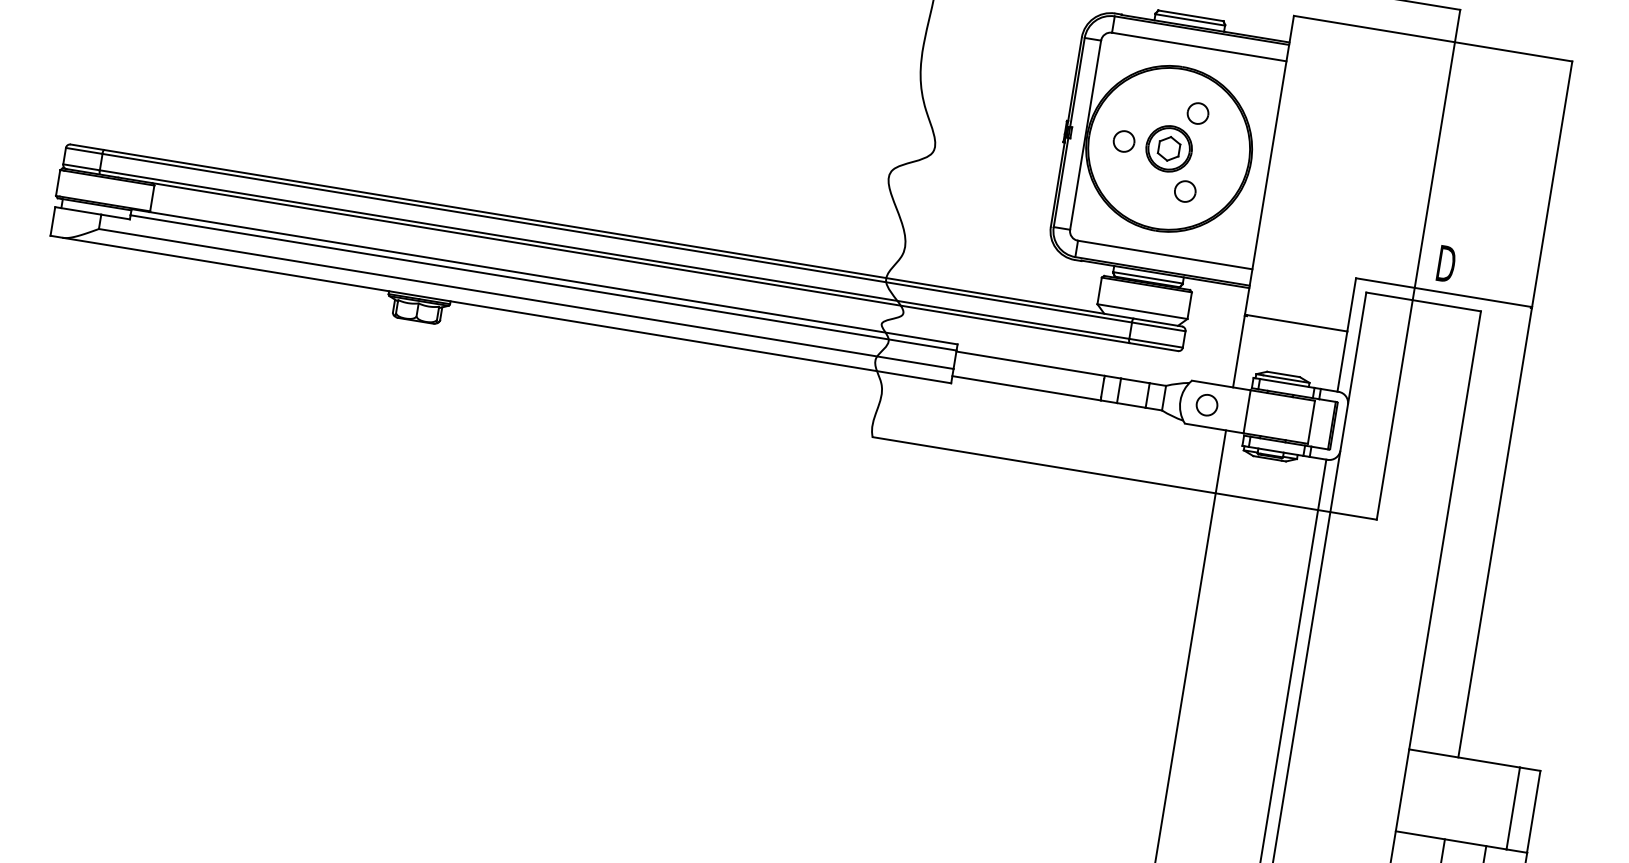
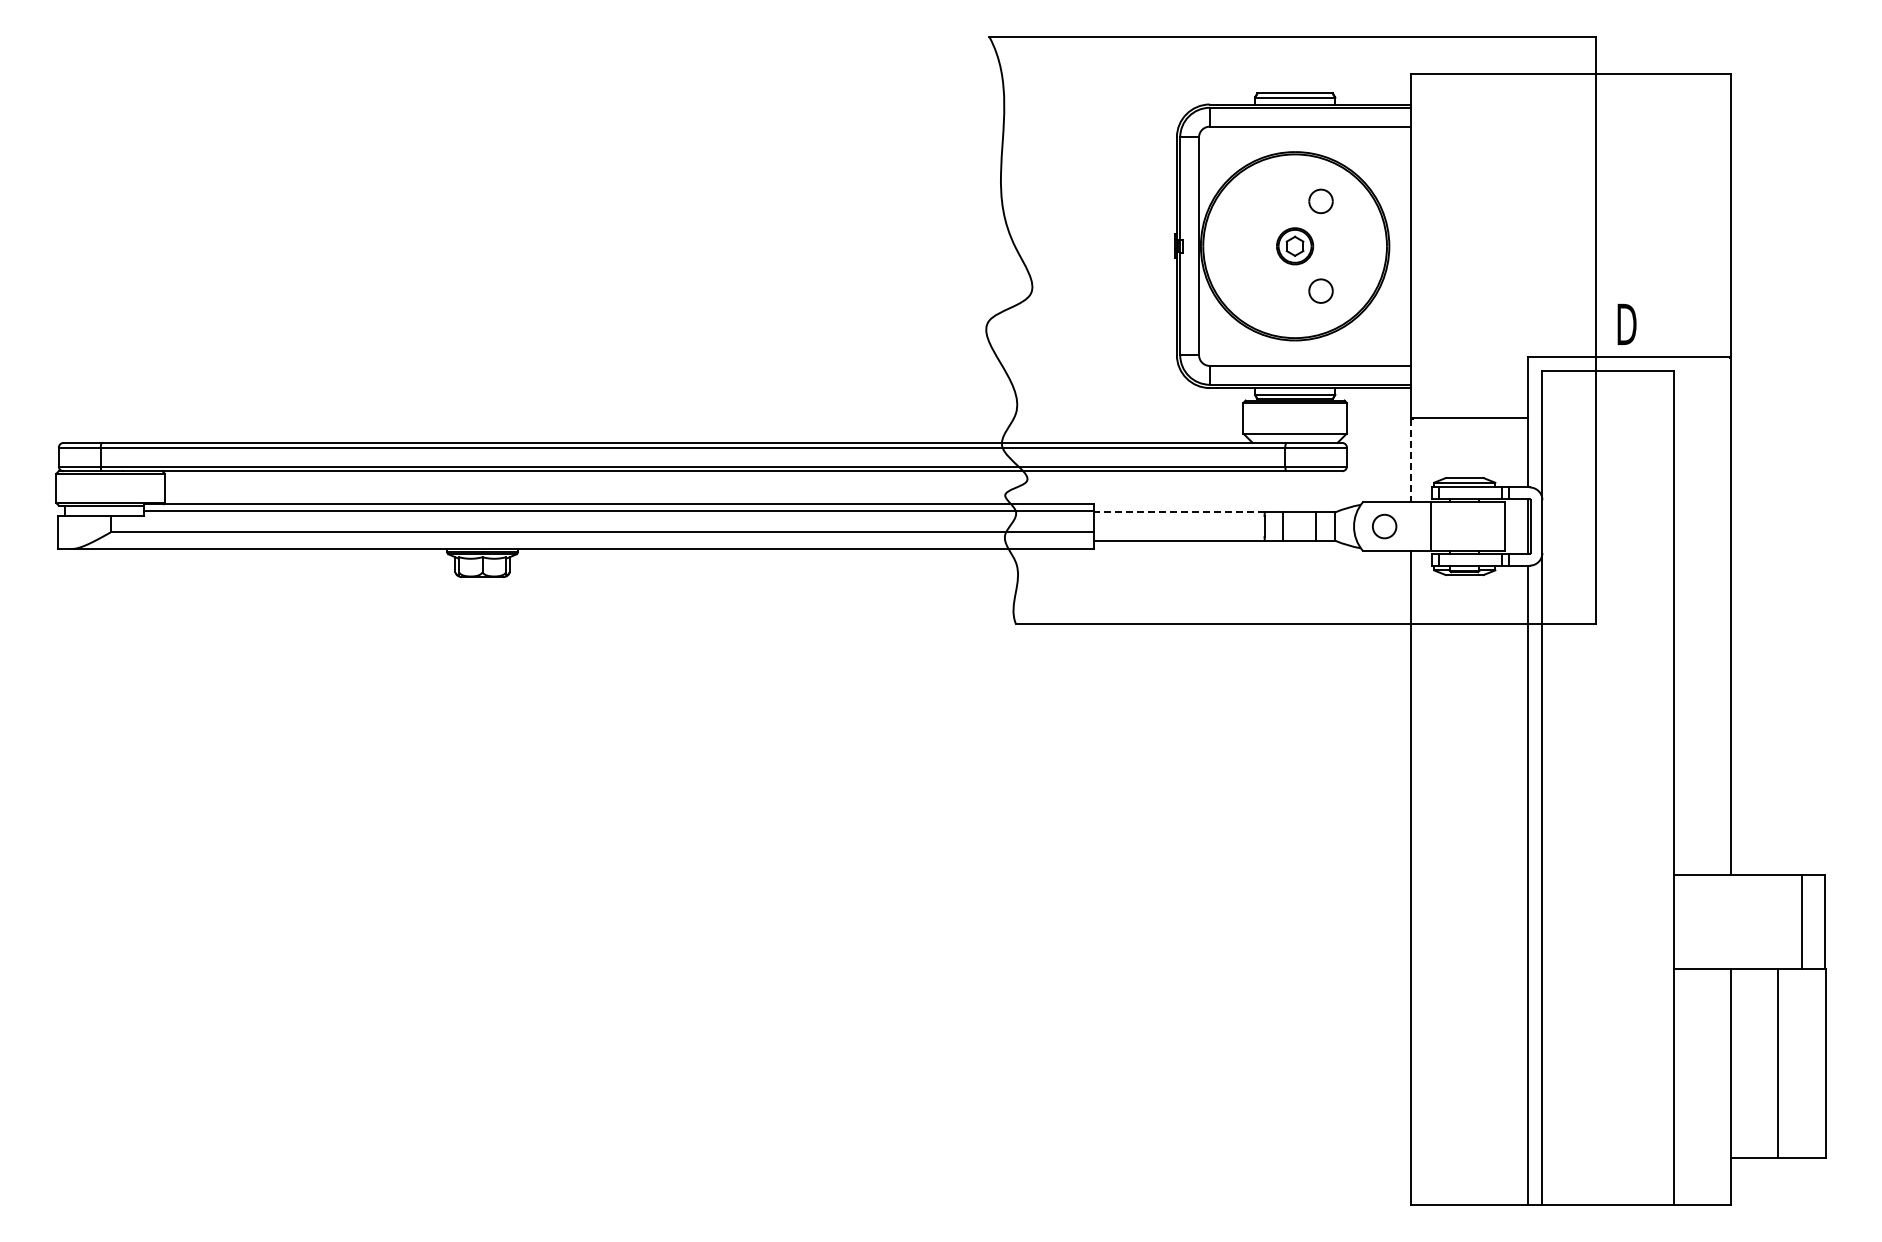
part: (1123, 140) -> (1242, 245), removed
part: (1168, 148) -> (1294, 246), size x0.7
line: (1238, 352) -> (1410, 461), solid -> dashed
line: (1029, 363) -> (1178, 512), solid -> dashed

